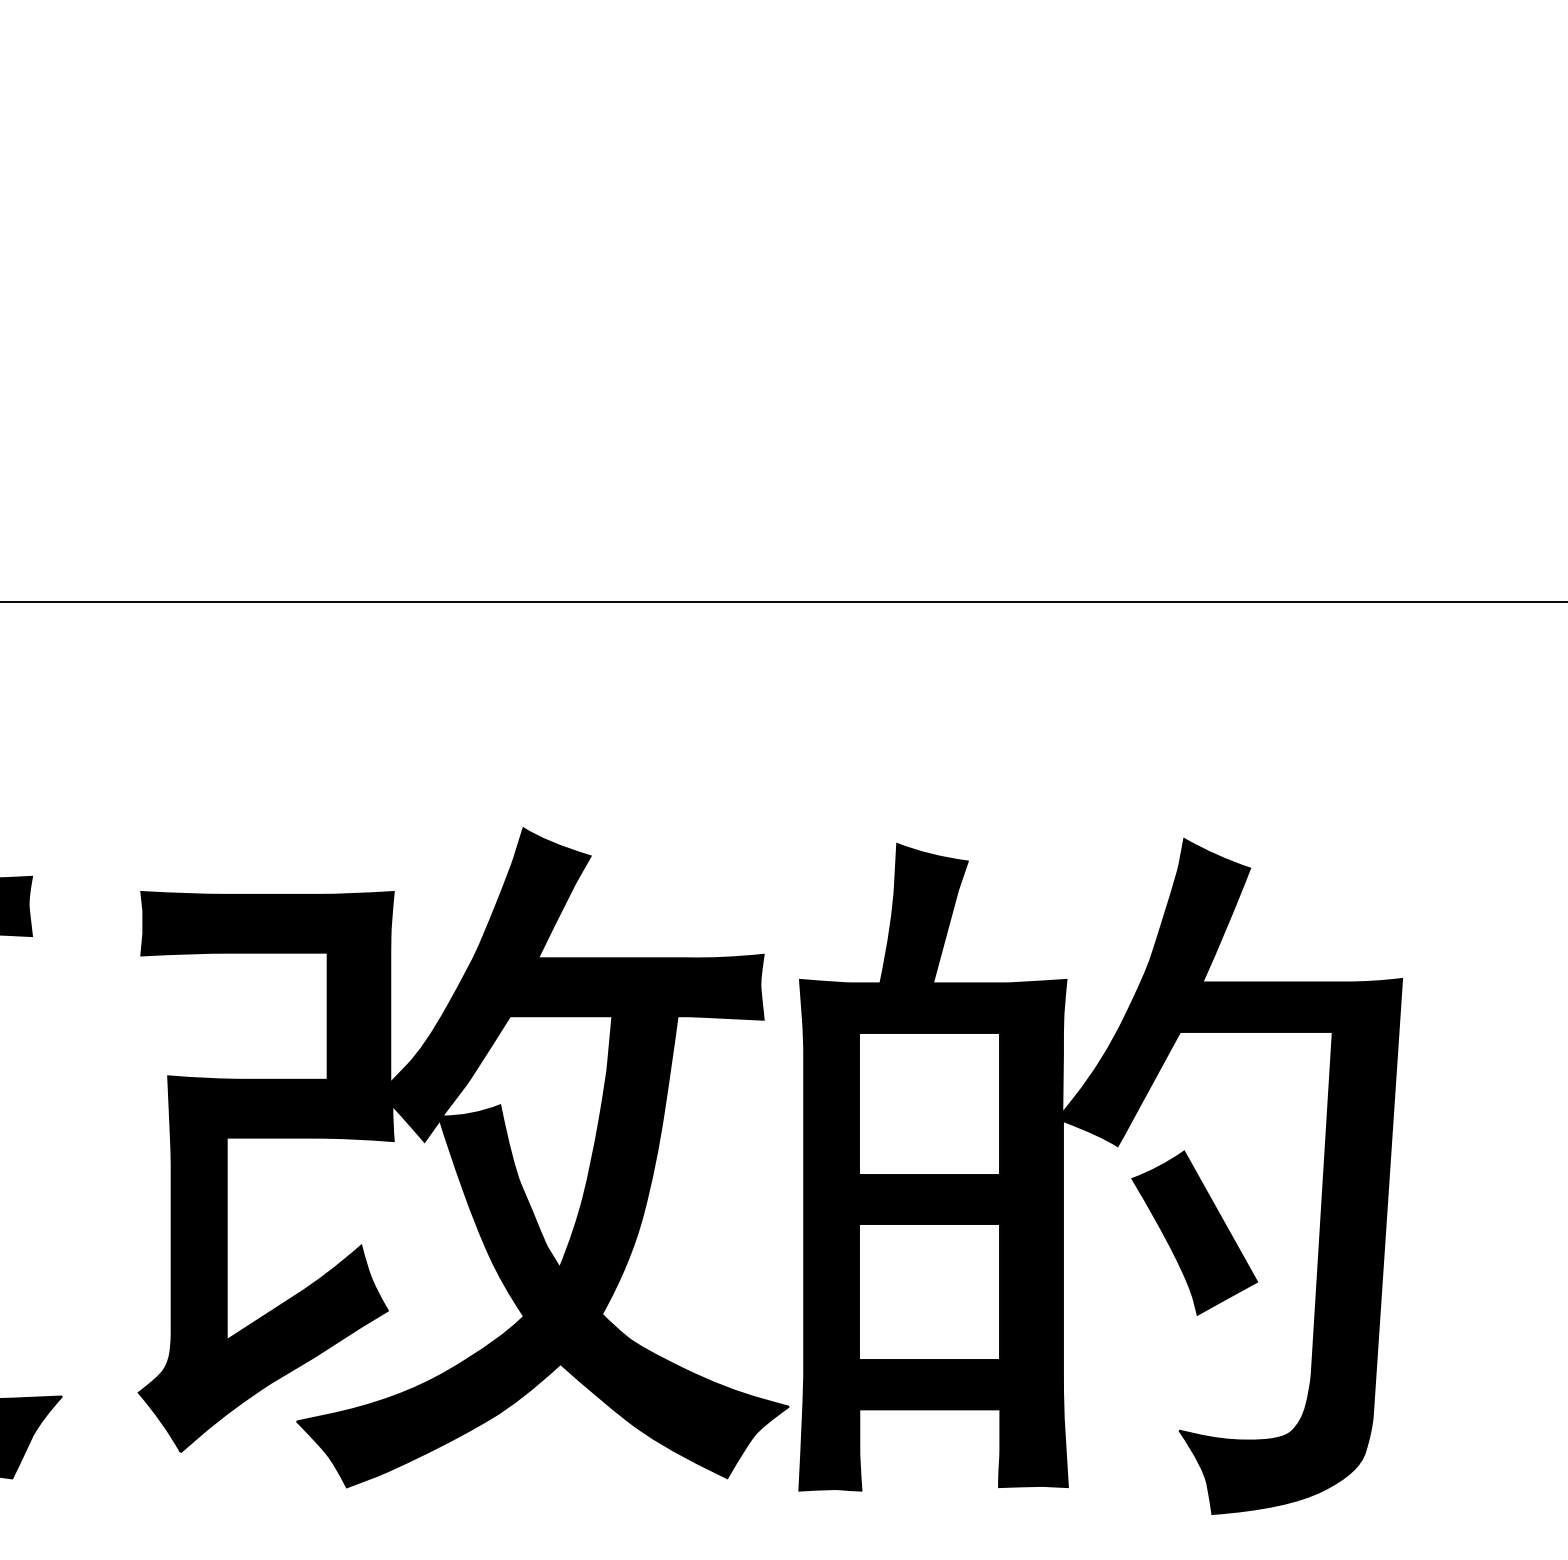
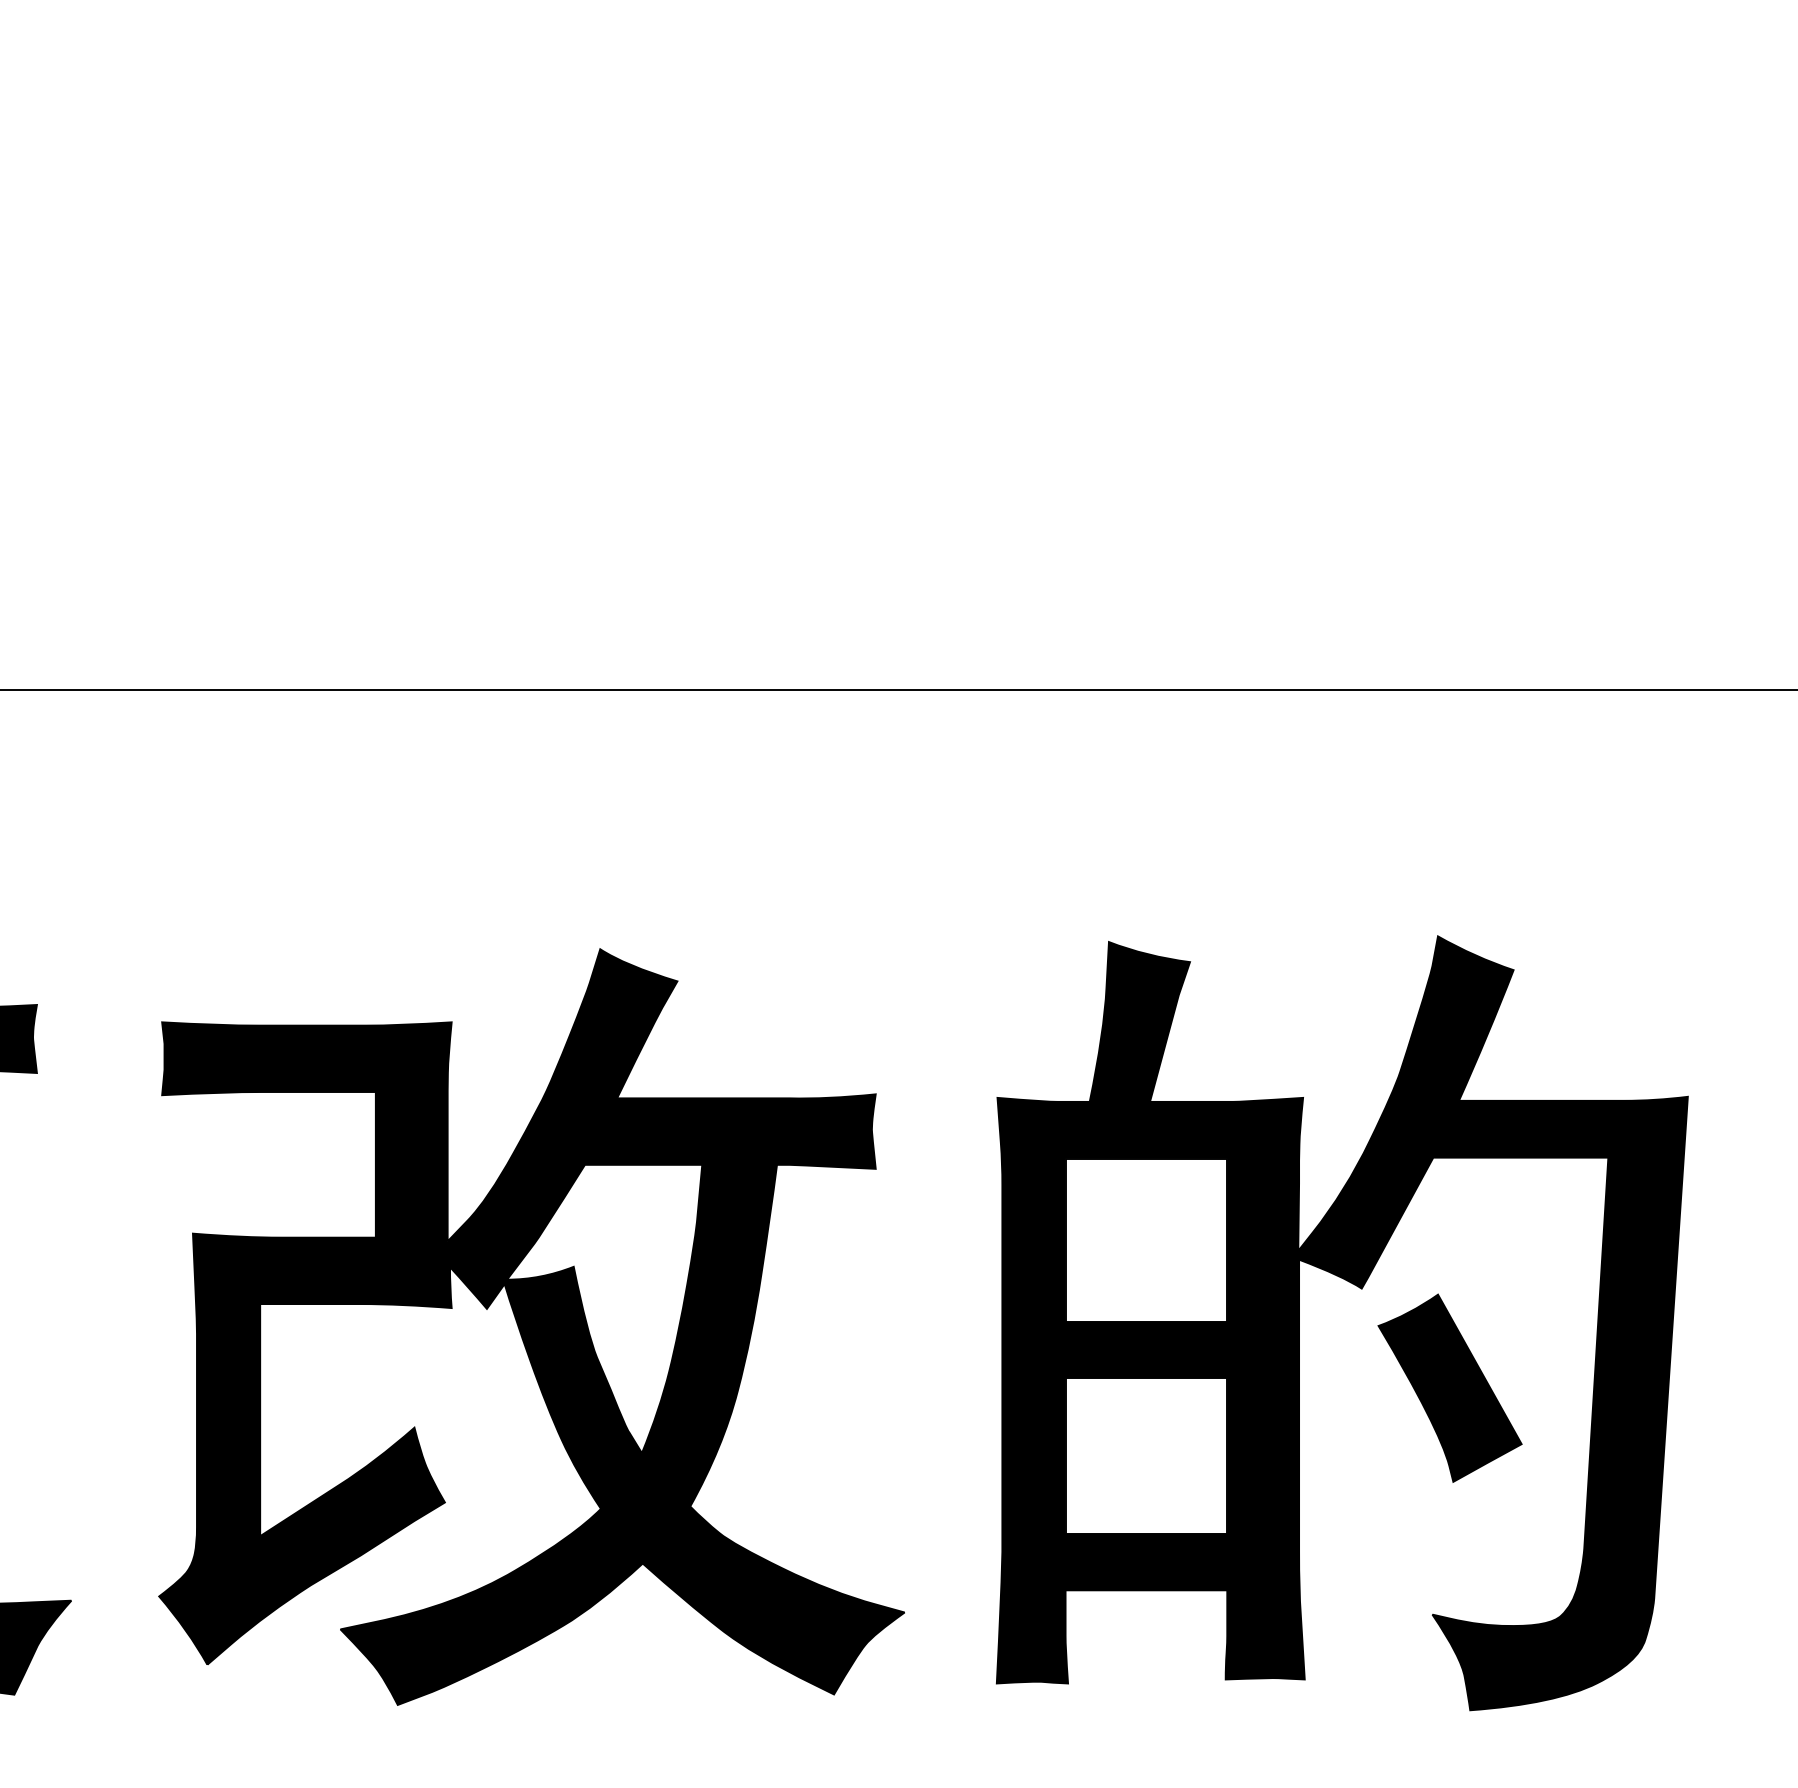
part: (1131, 1178) -> (1377, 1325), moved

